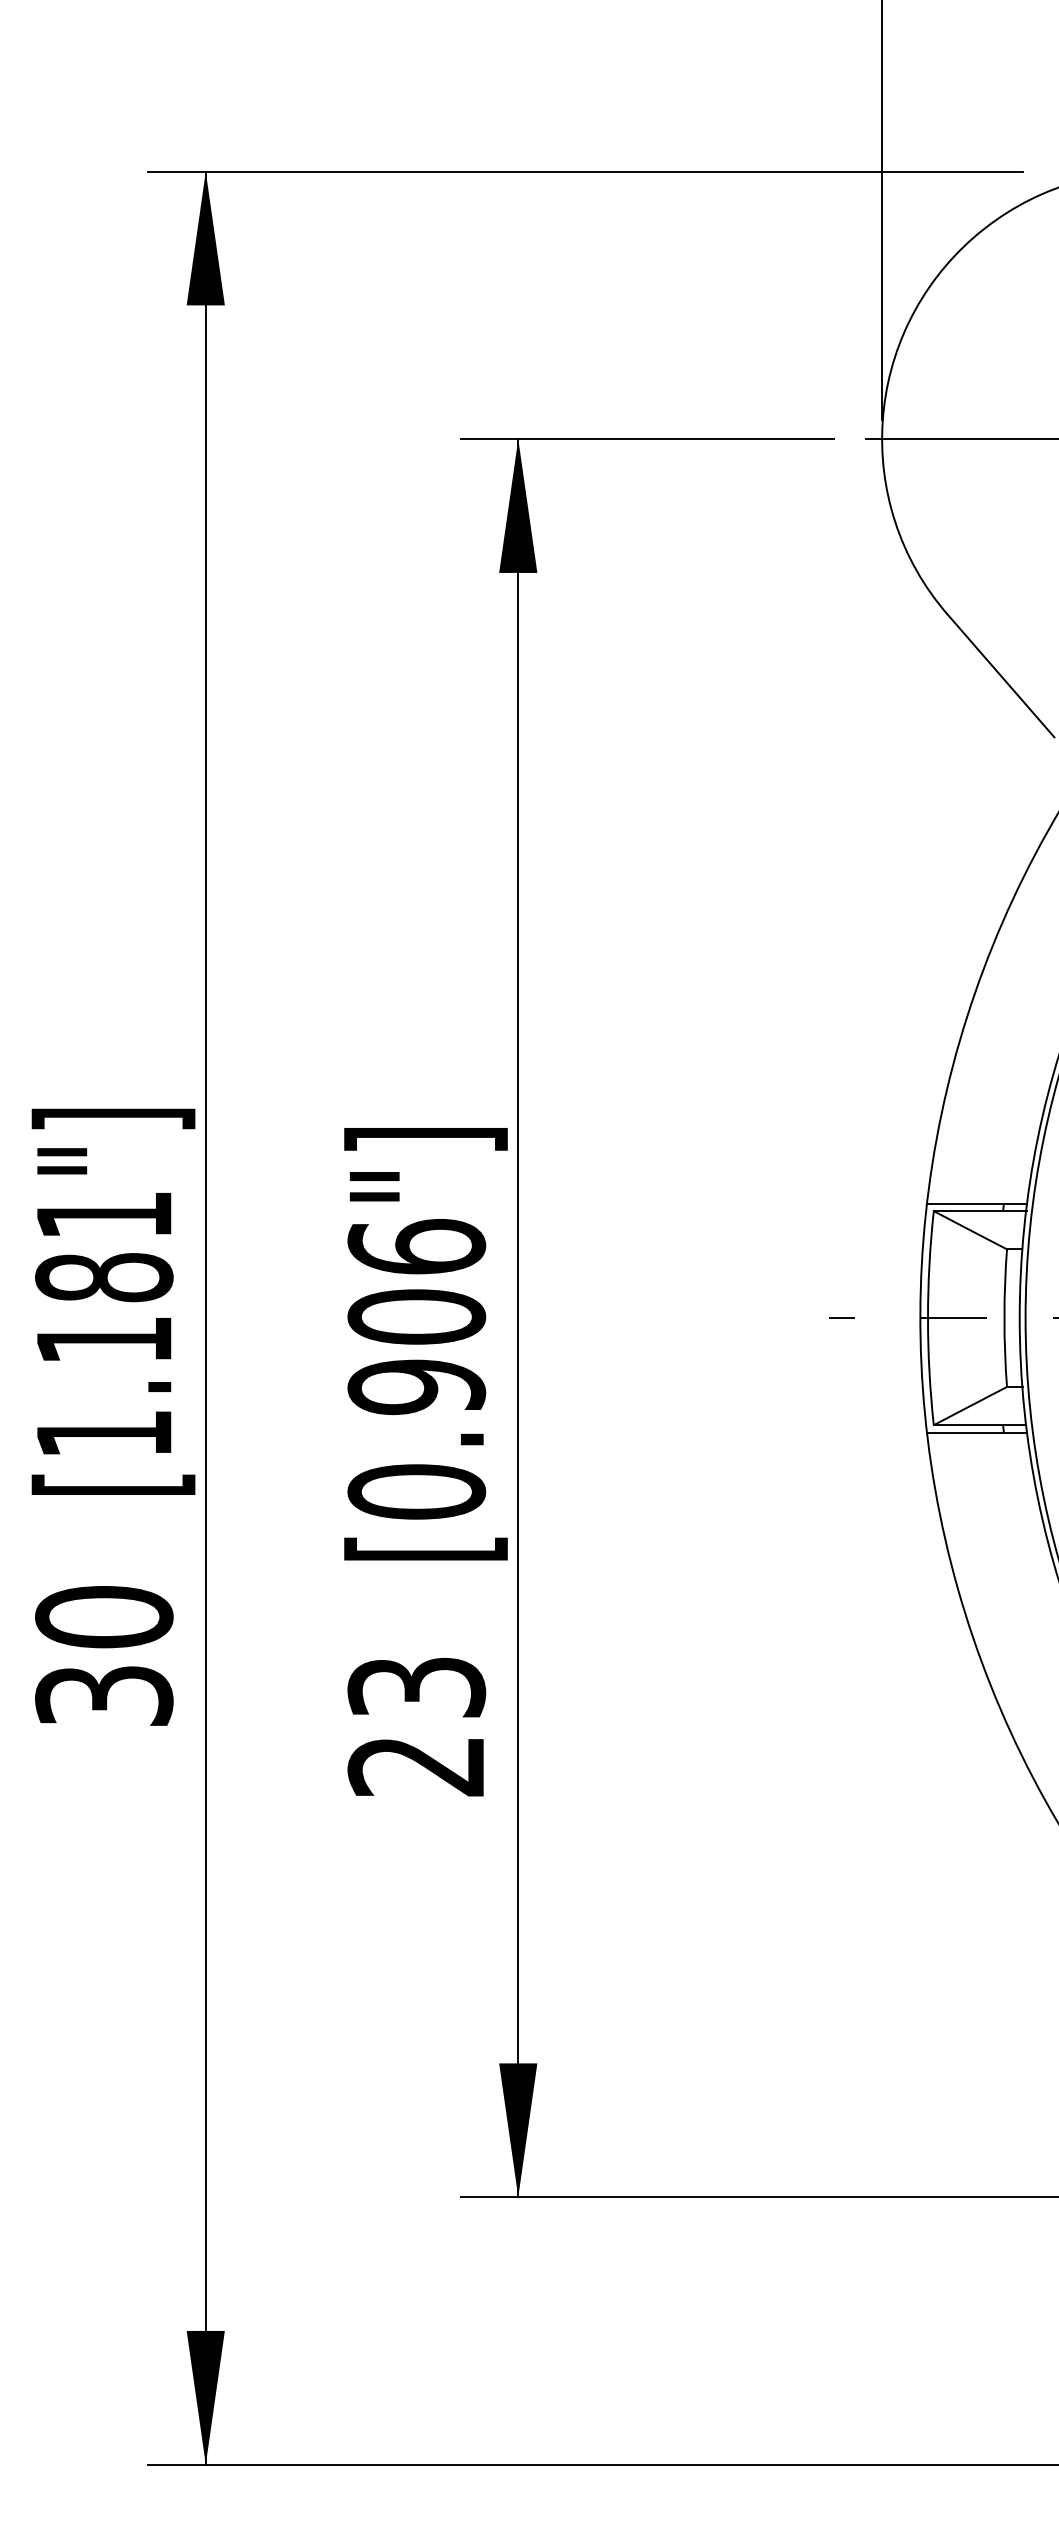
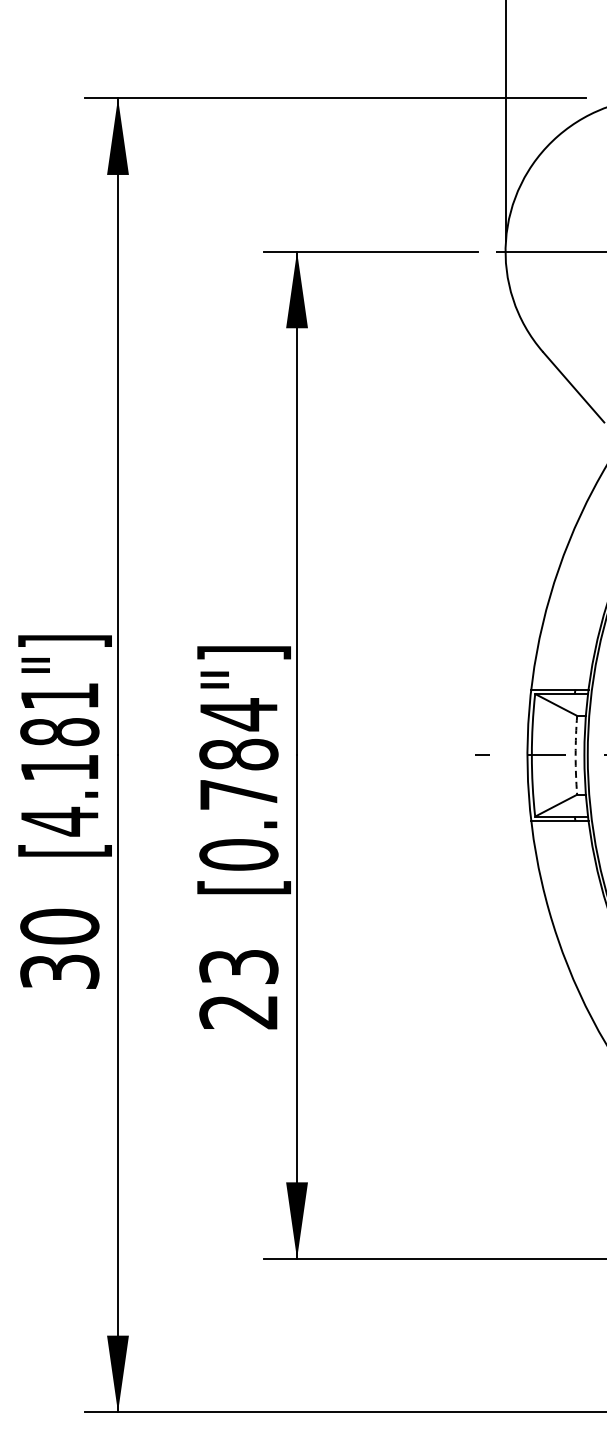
text: (416, 1316) -> (238, 754), [0.906"] -> [0.784"]
arc: (1004, 1318) -> (575, 755), solid -> dashed
text: (103, 1433) -> (59, 821), [1.181"] -> [4.181"]

